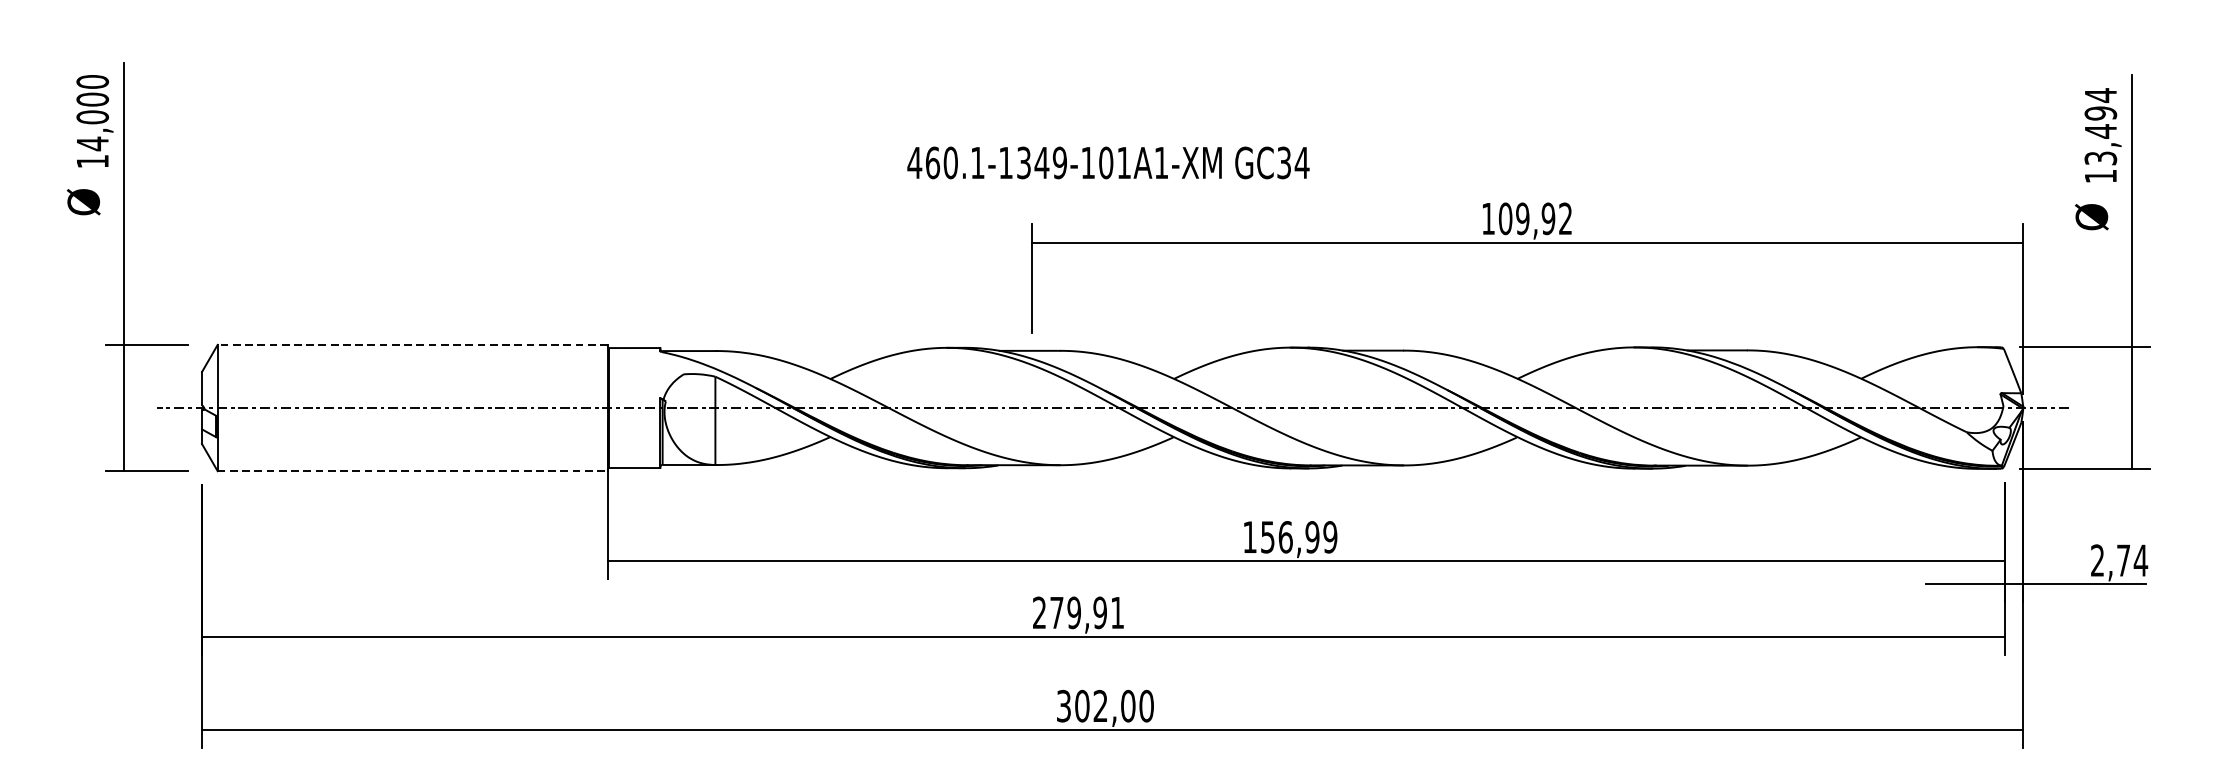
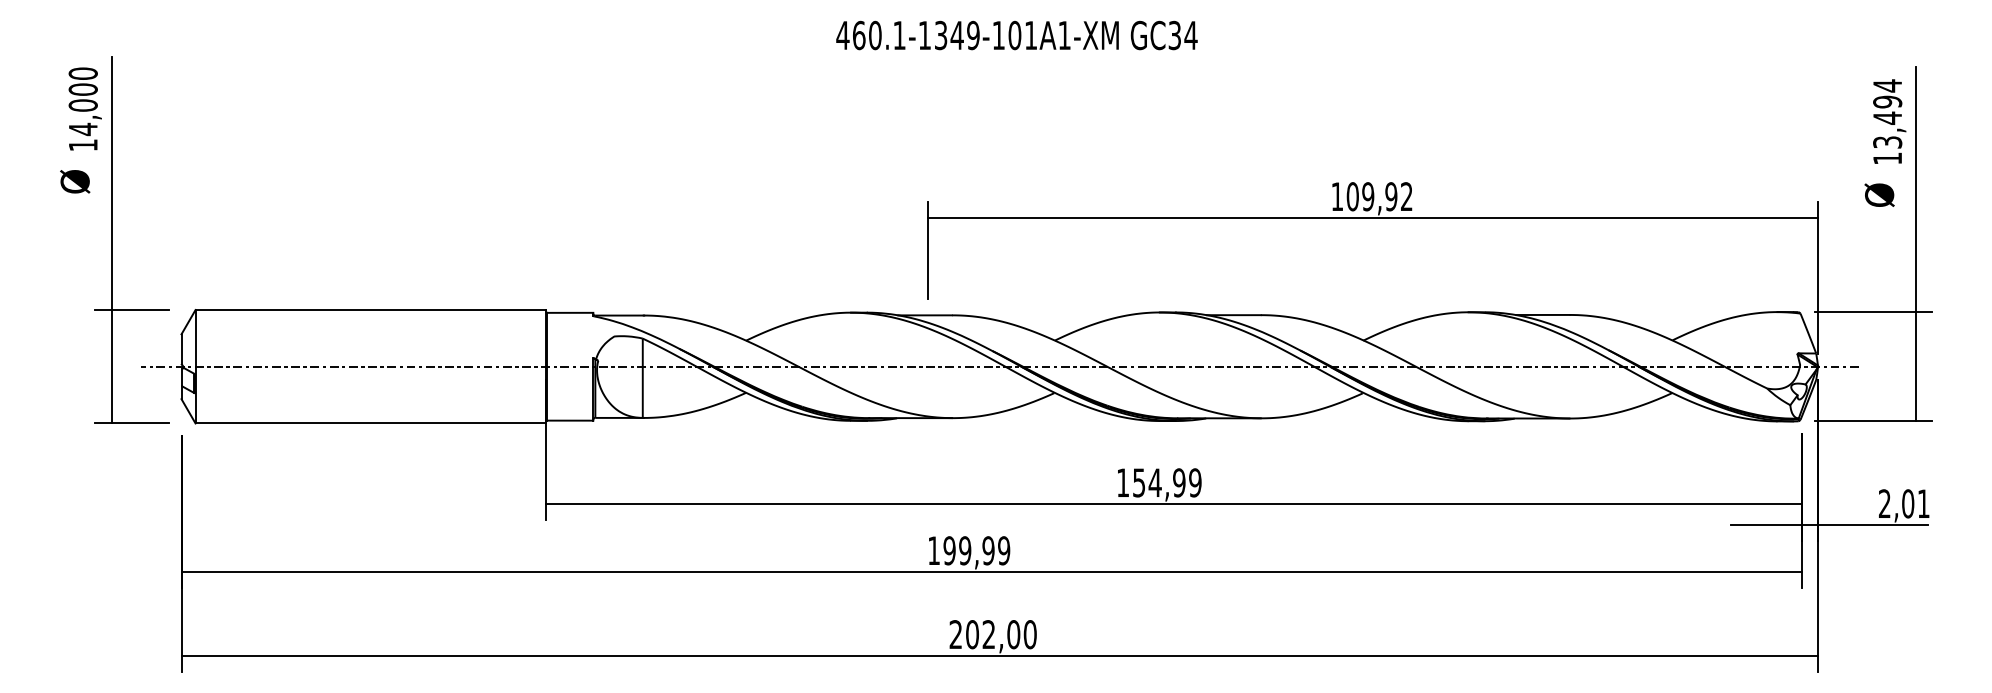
text: (1107, 162) -> (1016, 35), moved
line: (412, 345) -> (370, 310), dashed -> solid
line: (413, 471) -> (371, 423), dashed -> solid
text: (1284, 536) -> (1154, 482), 156,99 -> 154,99
text: (2132, 560) -> (1916, 503), 2,74 -> 2,01
text: (1079, 612) -> (969, 550), 279,91 -> 199,99
text: (1063, 706) -> (955, 634), 302,00 -> 202,00

